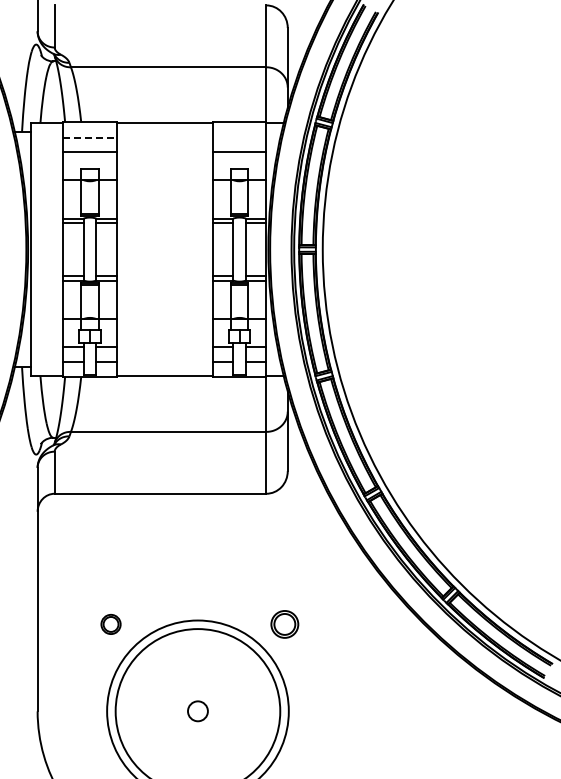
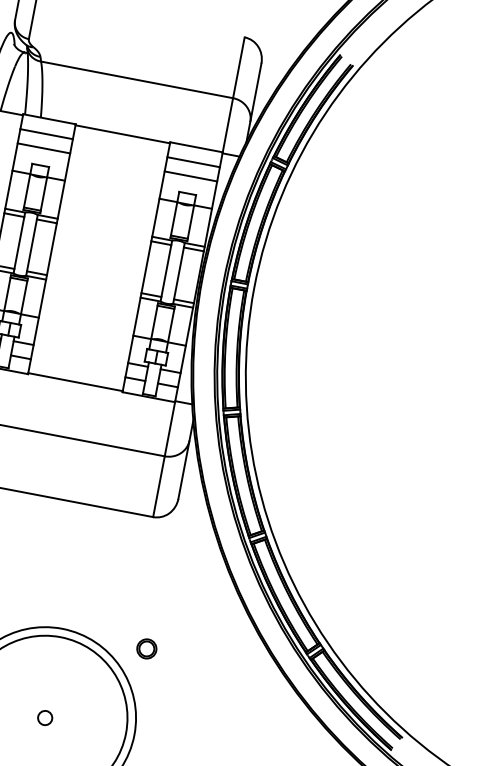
line: (90, 137) -> (47, 134), dashed -> solid
line: (239, 137) -> (193, 162), added
part: (284, 624) -> (146, 648), size x0.71
circle: (197, 711) -> (44, 718), size x0.71

